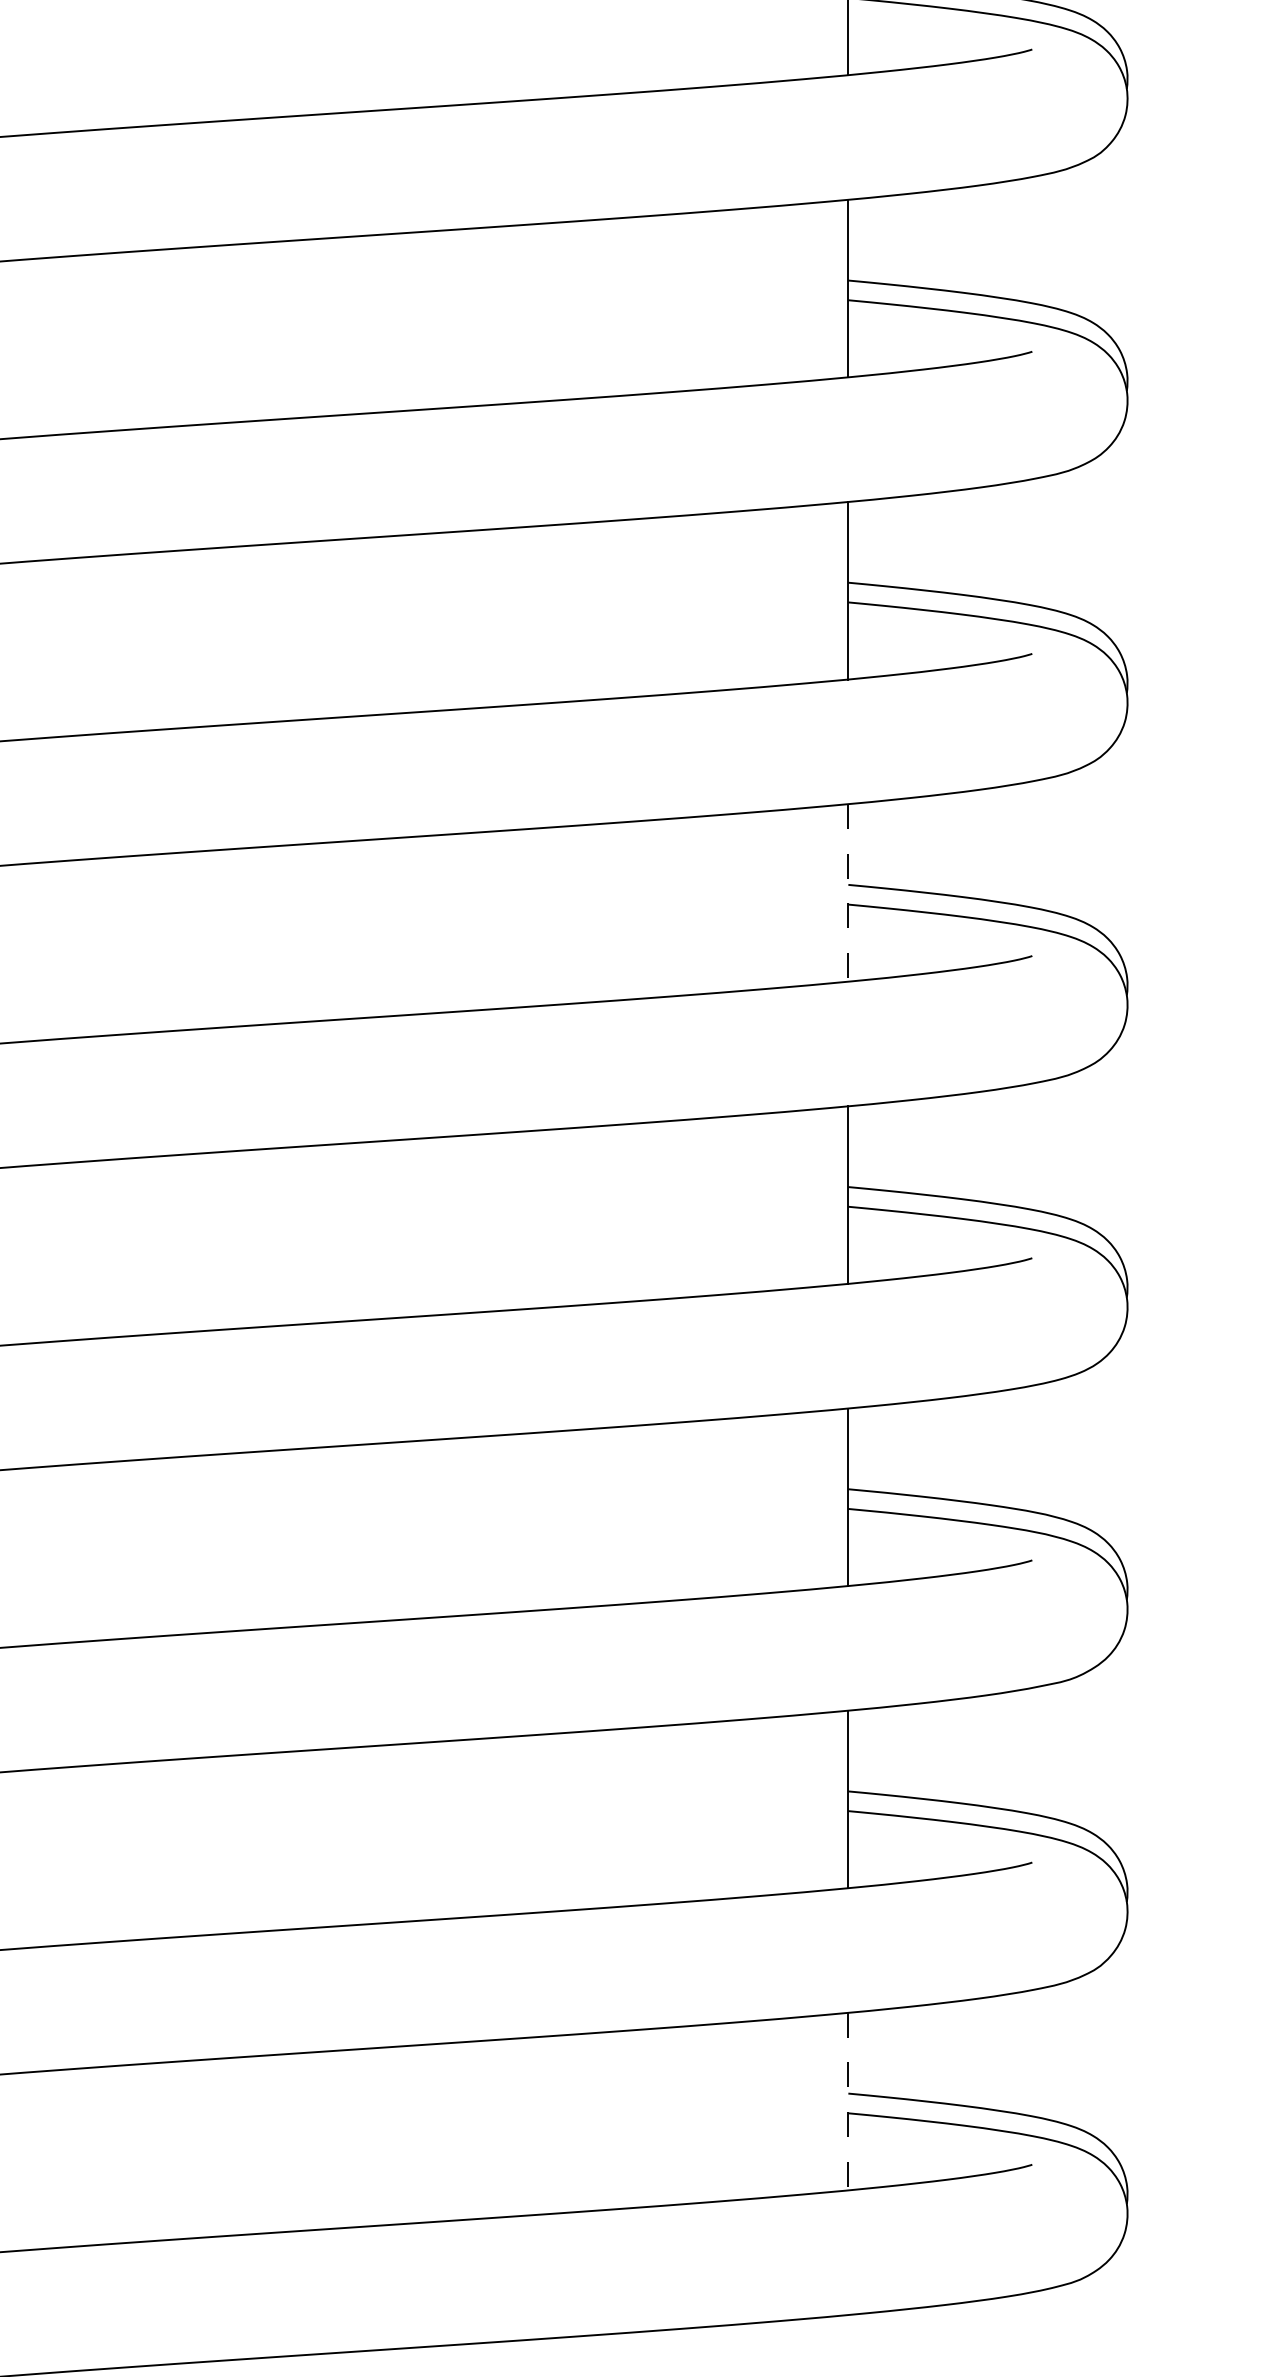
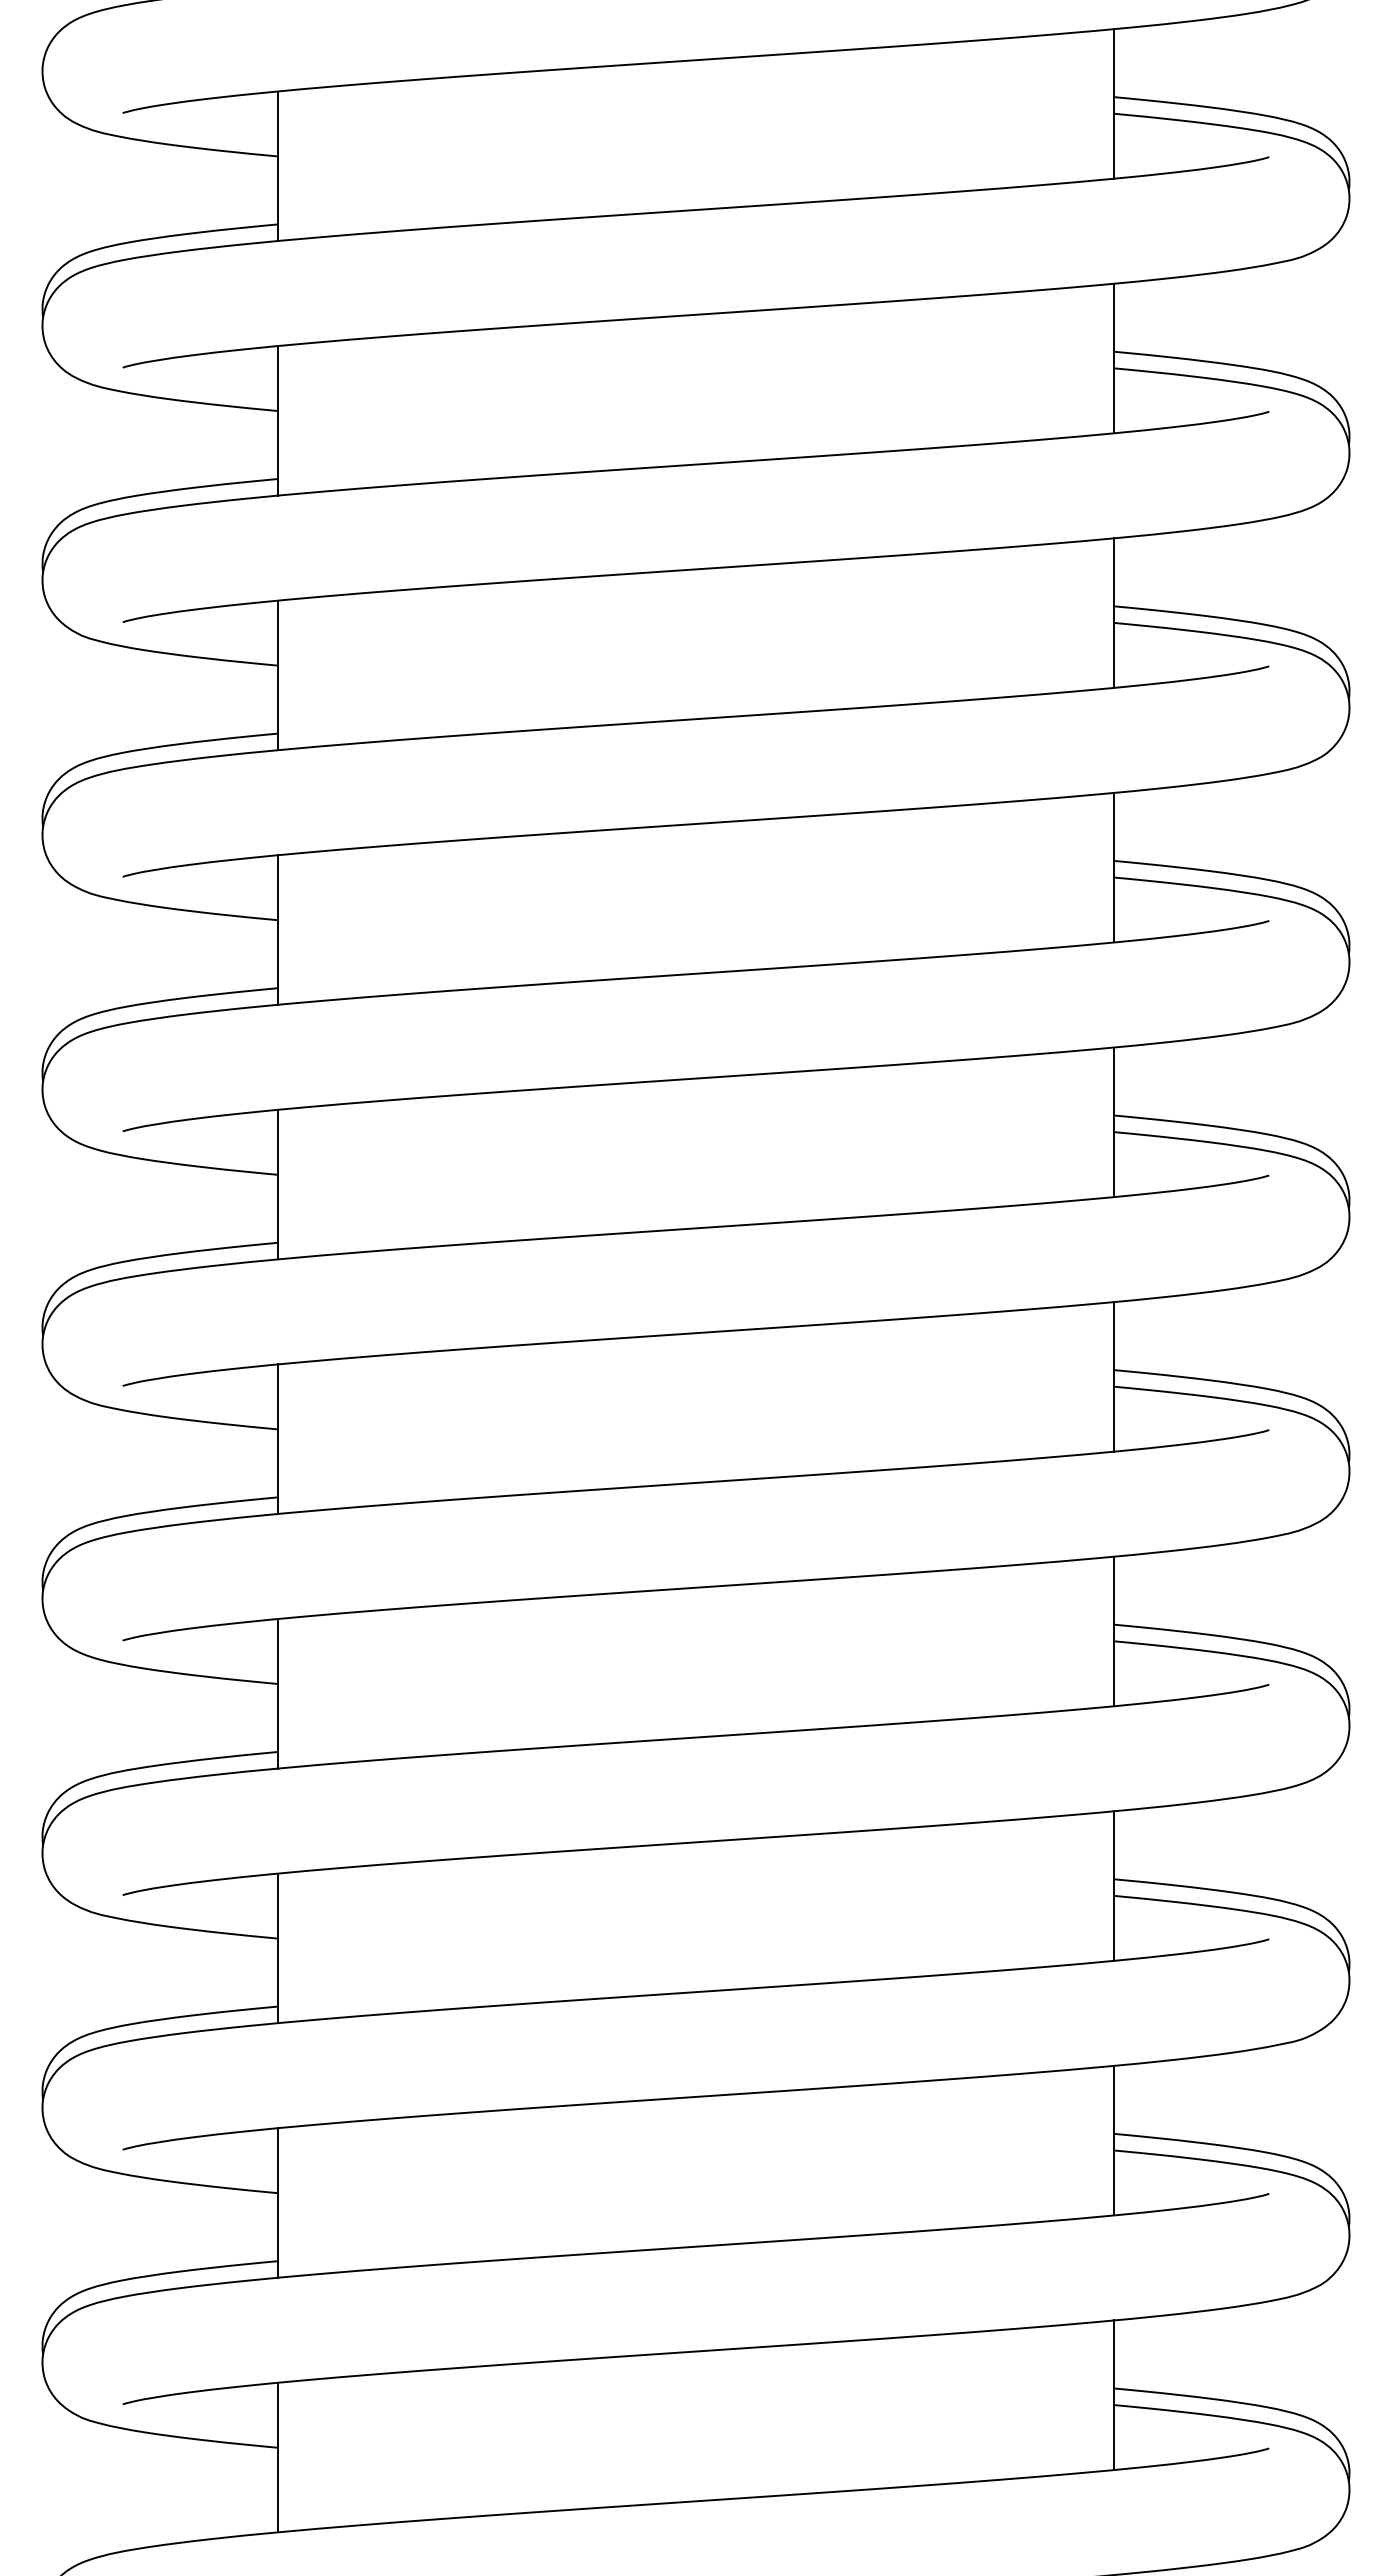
line: (848, 892) -> (1114, 1376), dashed -> solid
line: (848, 2101) -> (1114, 2395), dashed -> solid

